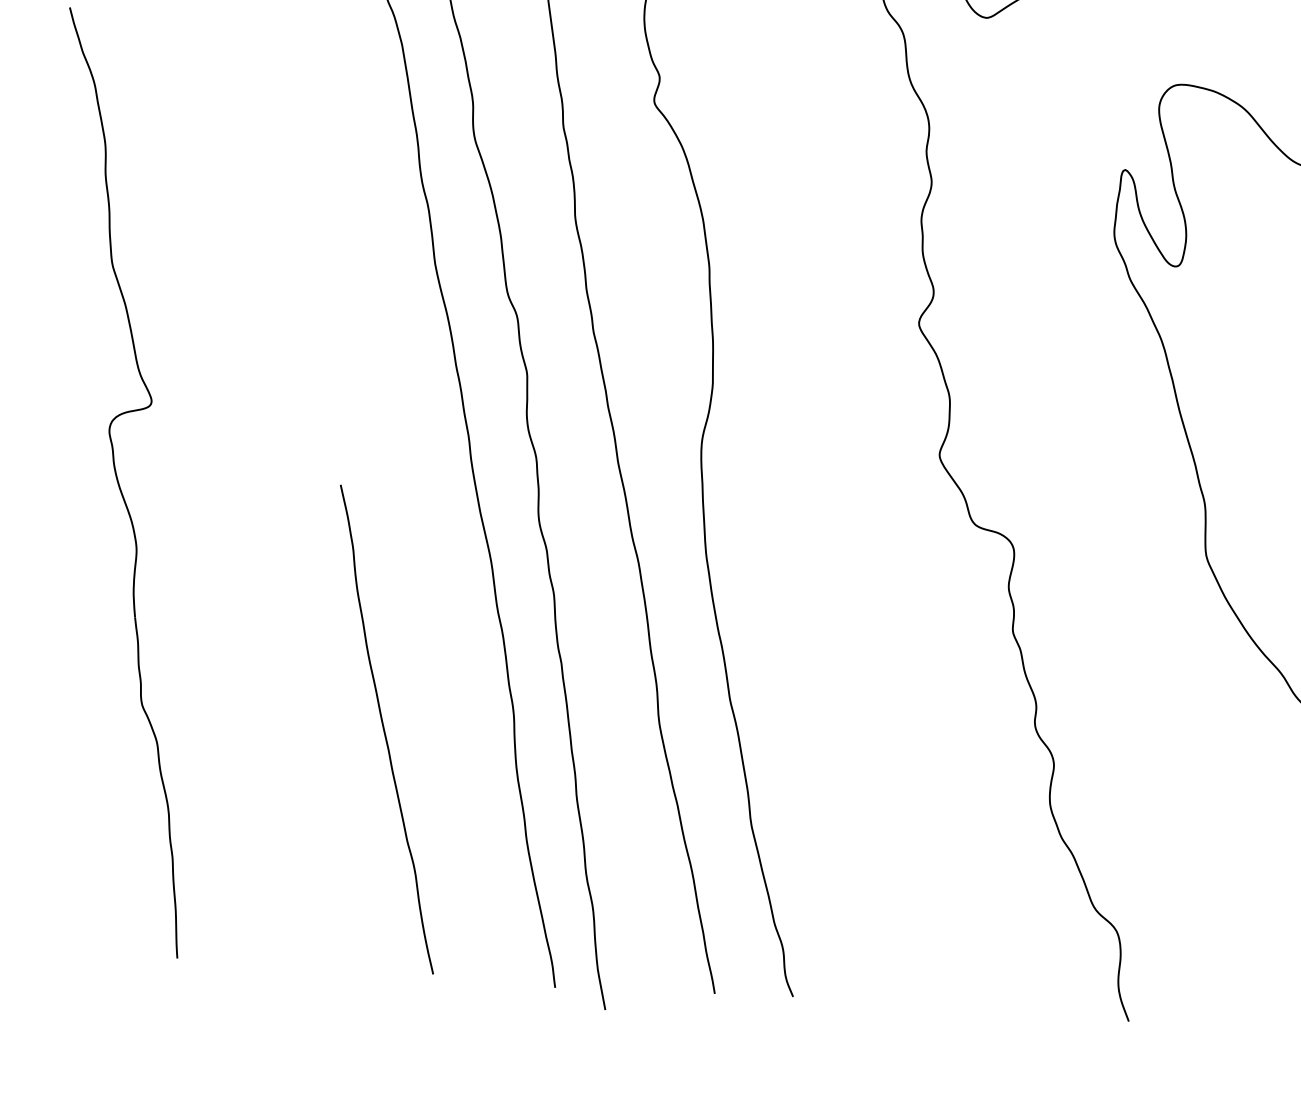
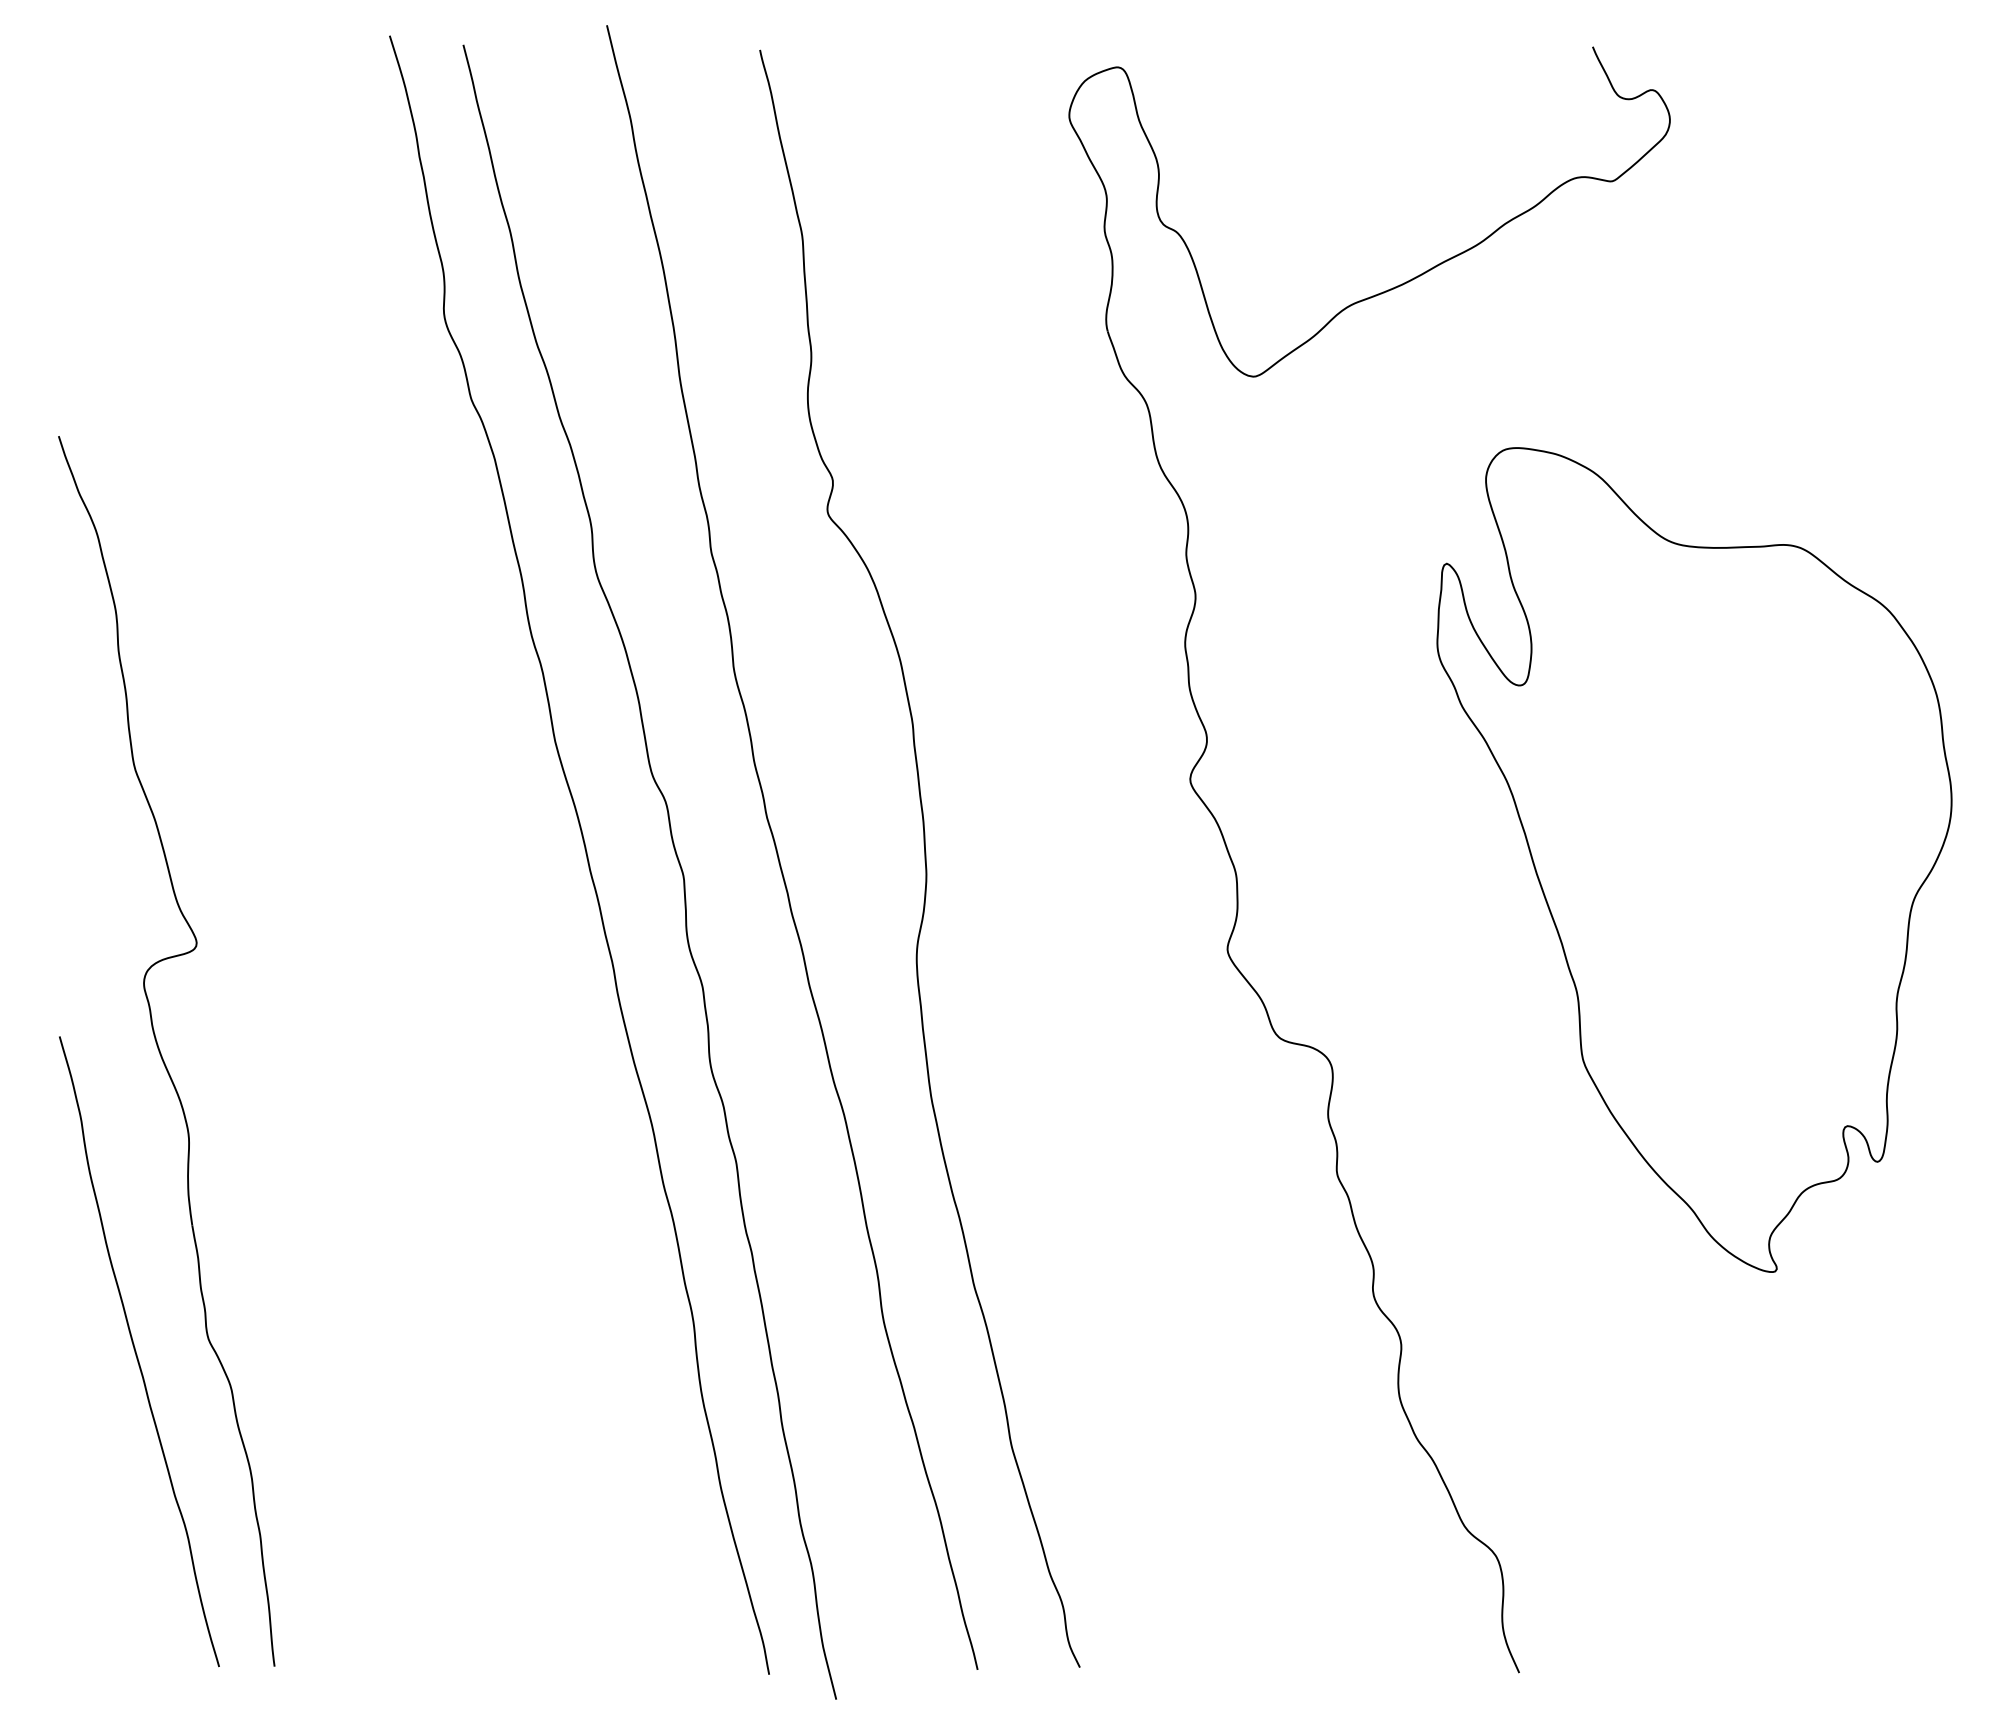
curve: (384, 729) -> (136, 1351), moved

